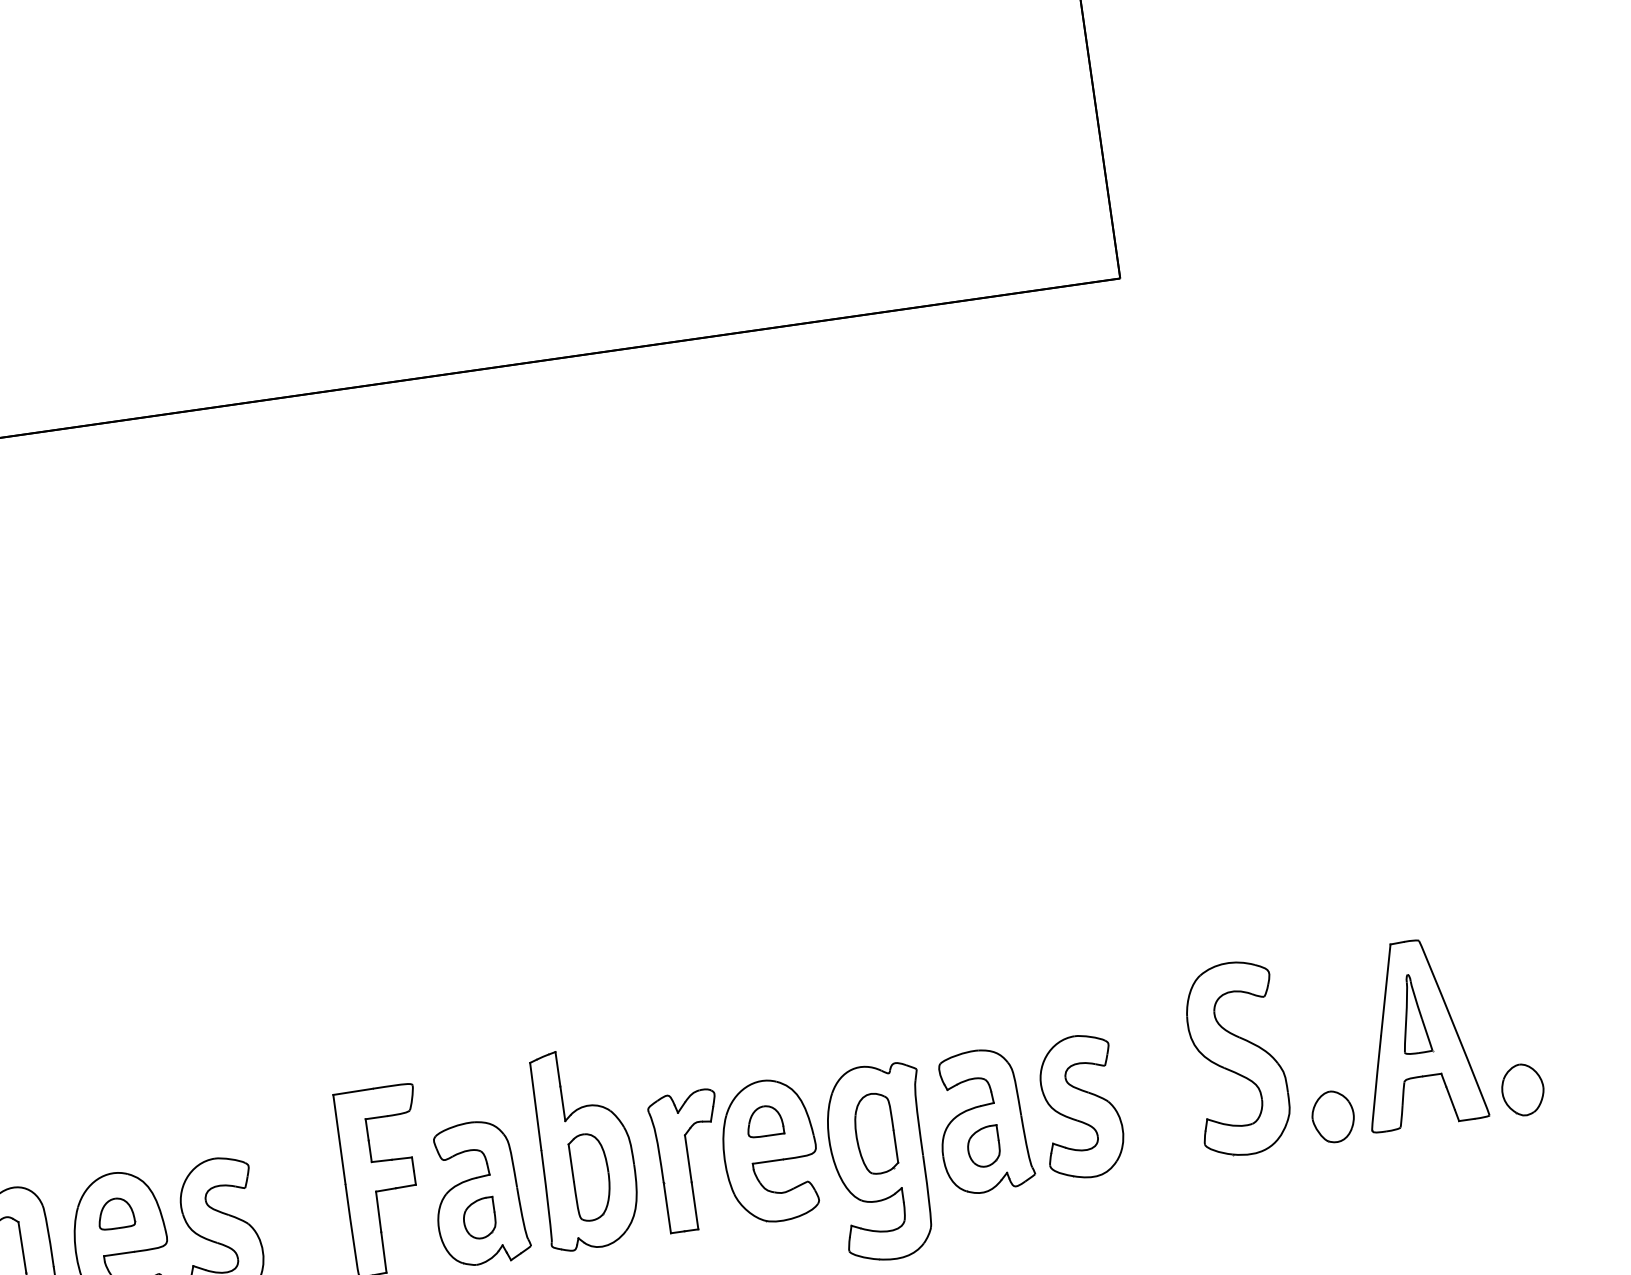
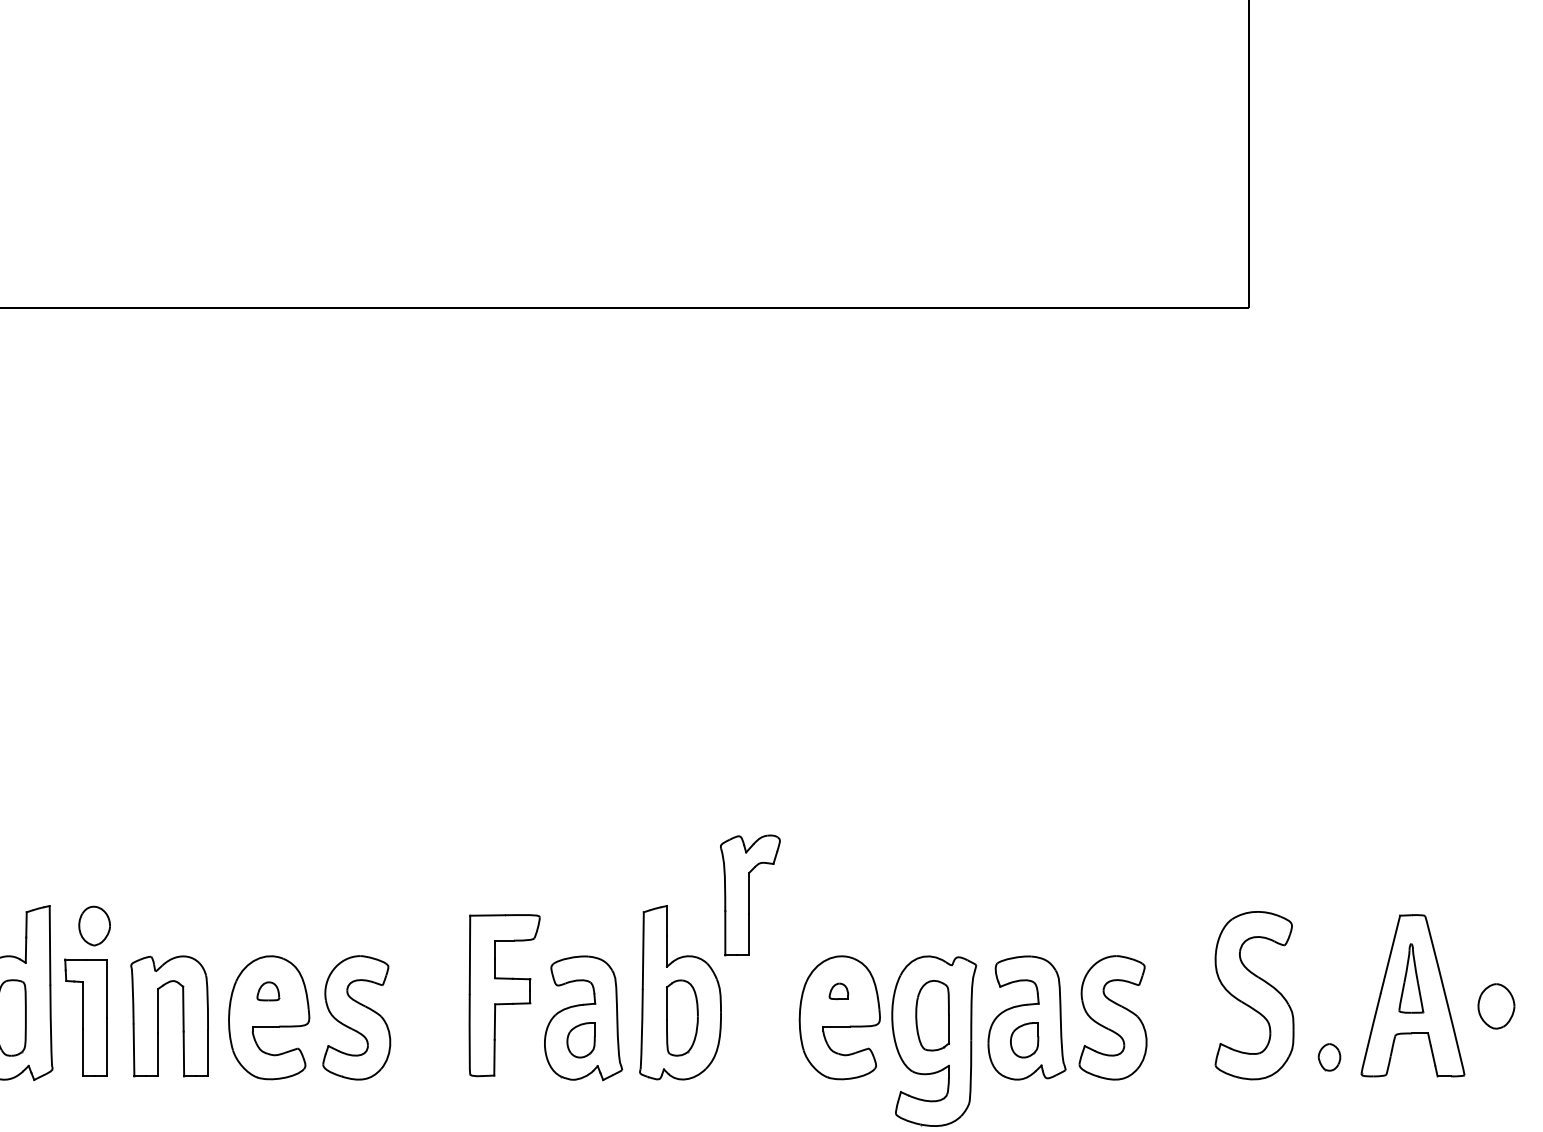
part: (1523, 1090) -> (1496, 1006), moved
part: (1333, 1117) -> (1329, 1057), size x0.6
part: (764, 1121) -> (838, 991), size x0.6
part: (689, 1161) -> (750, 895), moved
part: (116, 1213) -> (268, 991), size x0.7

